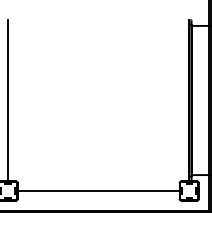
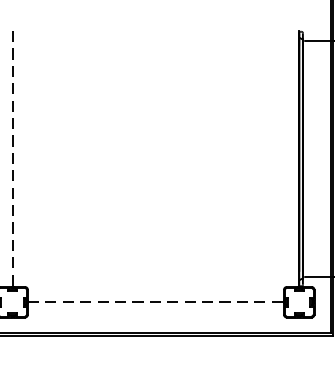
line: (8, 100) -> (13, 158), solid -> dashed
line: (98, 191) -> (155, 302), solid -> dashed

